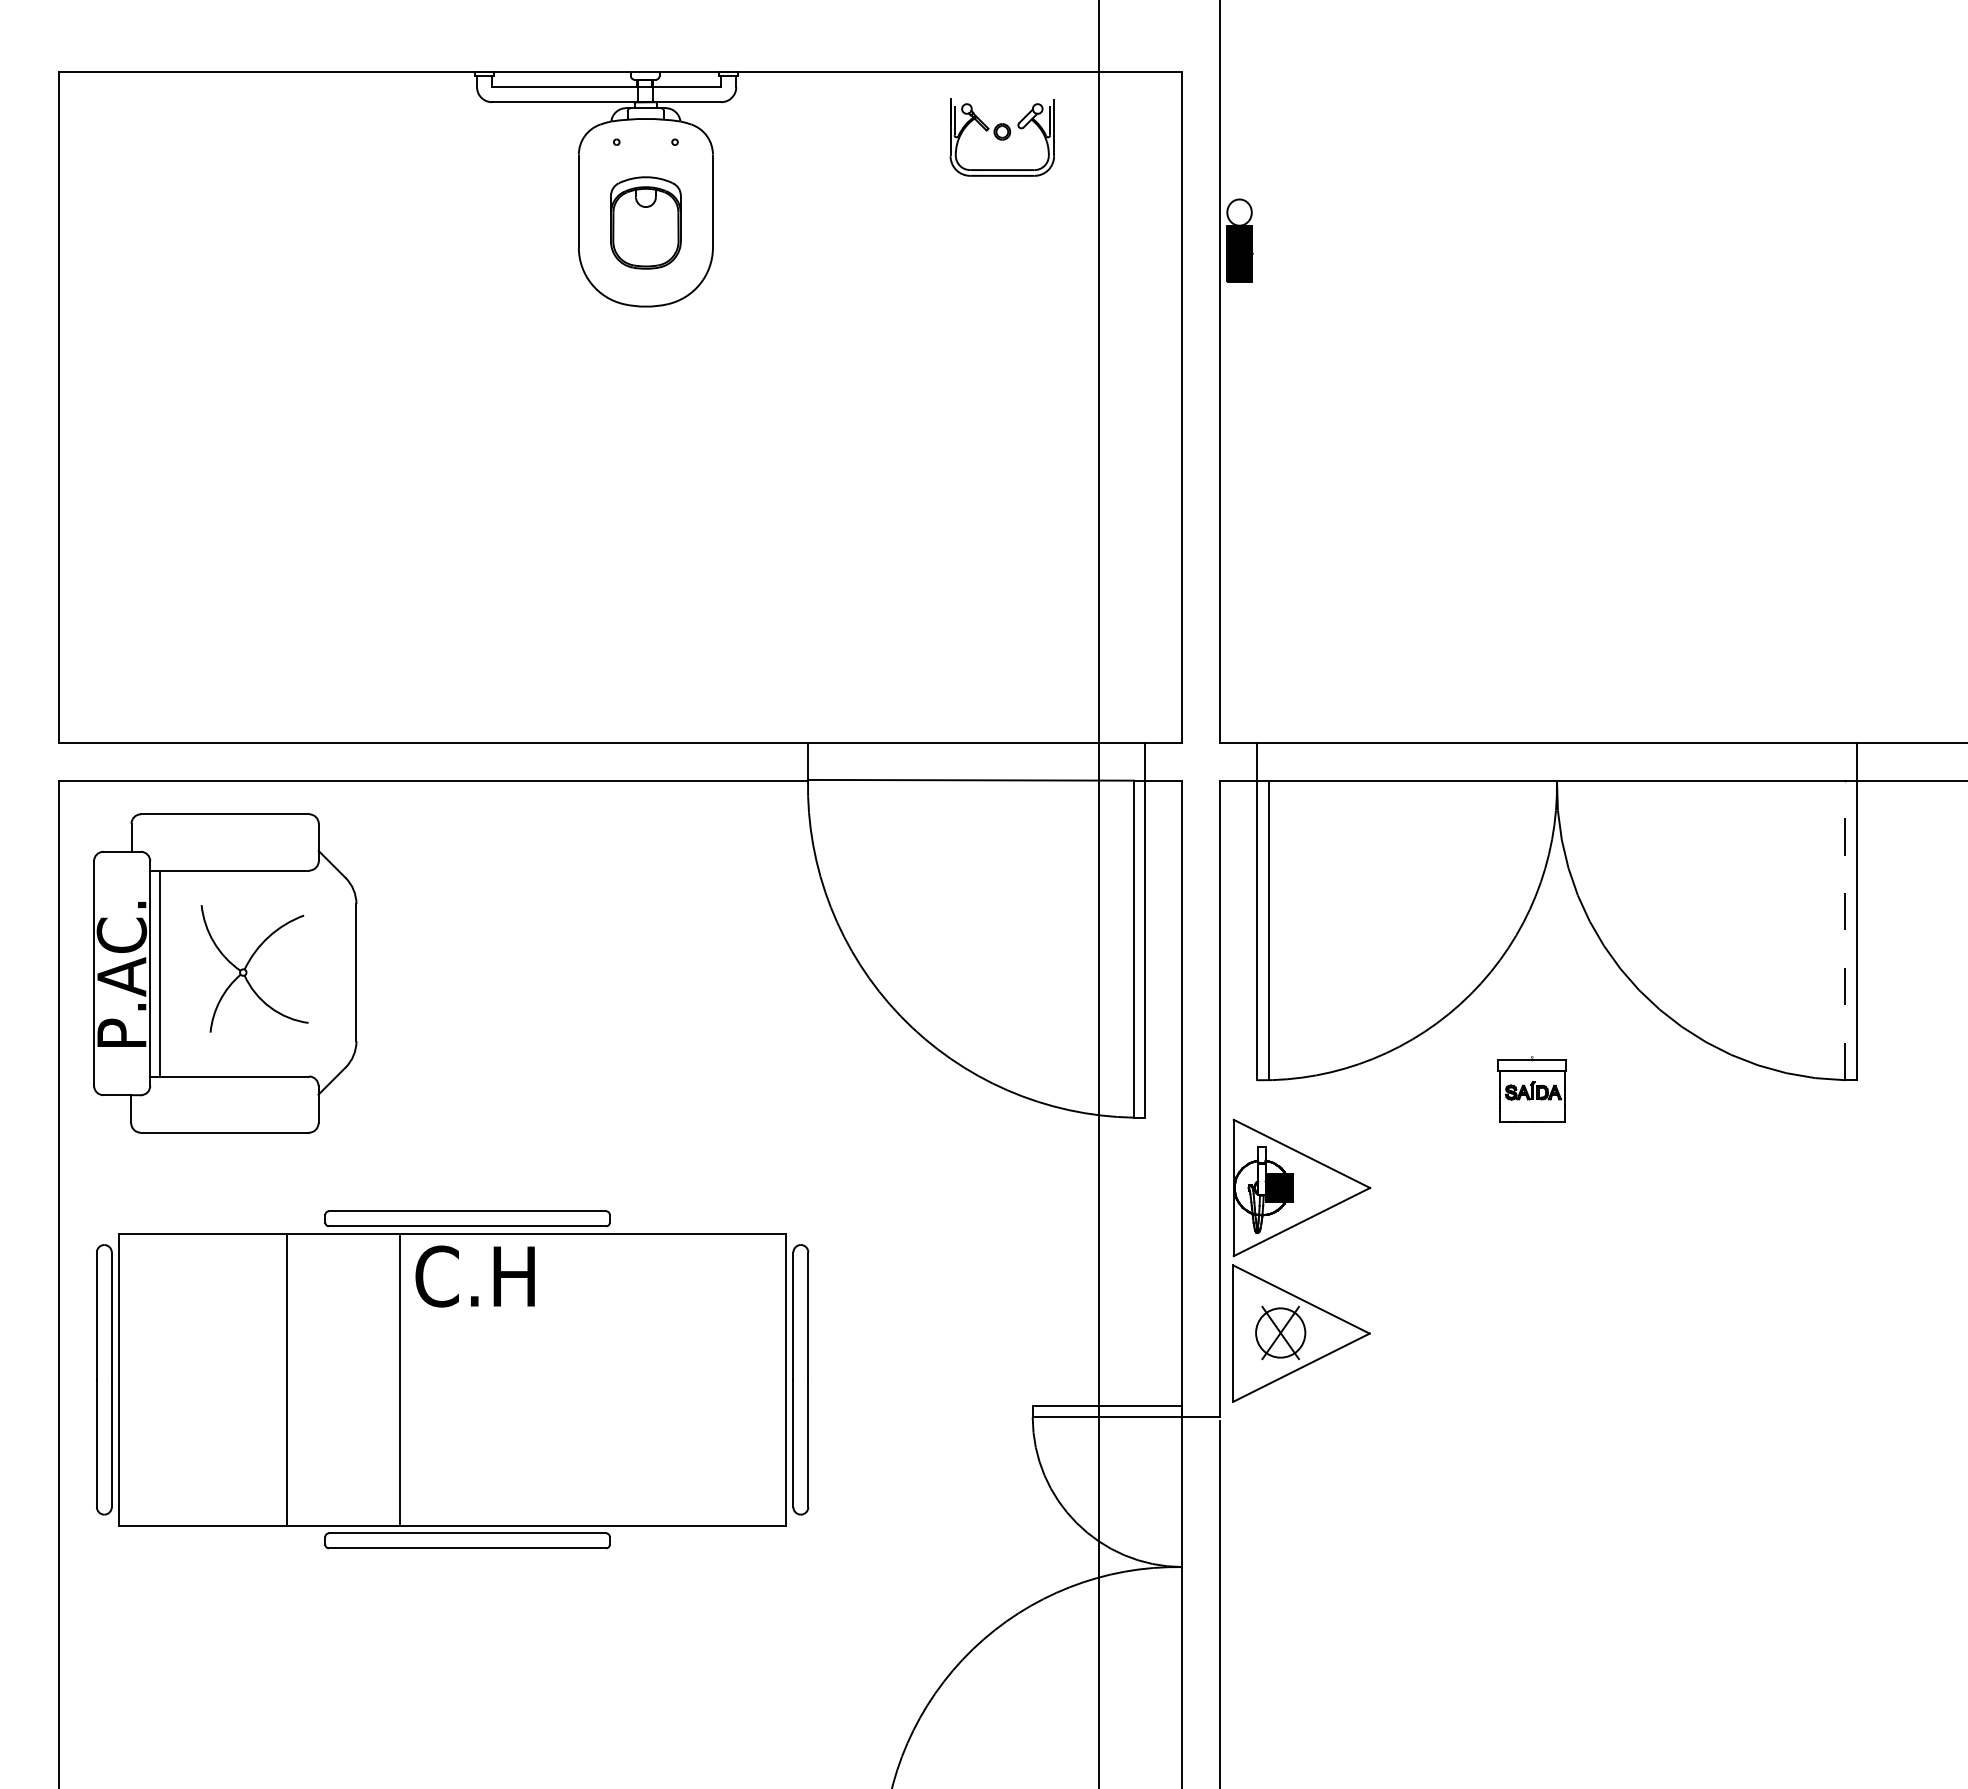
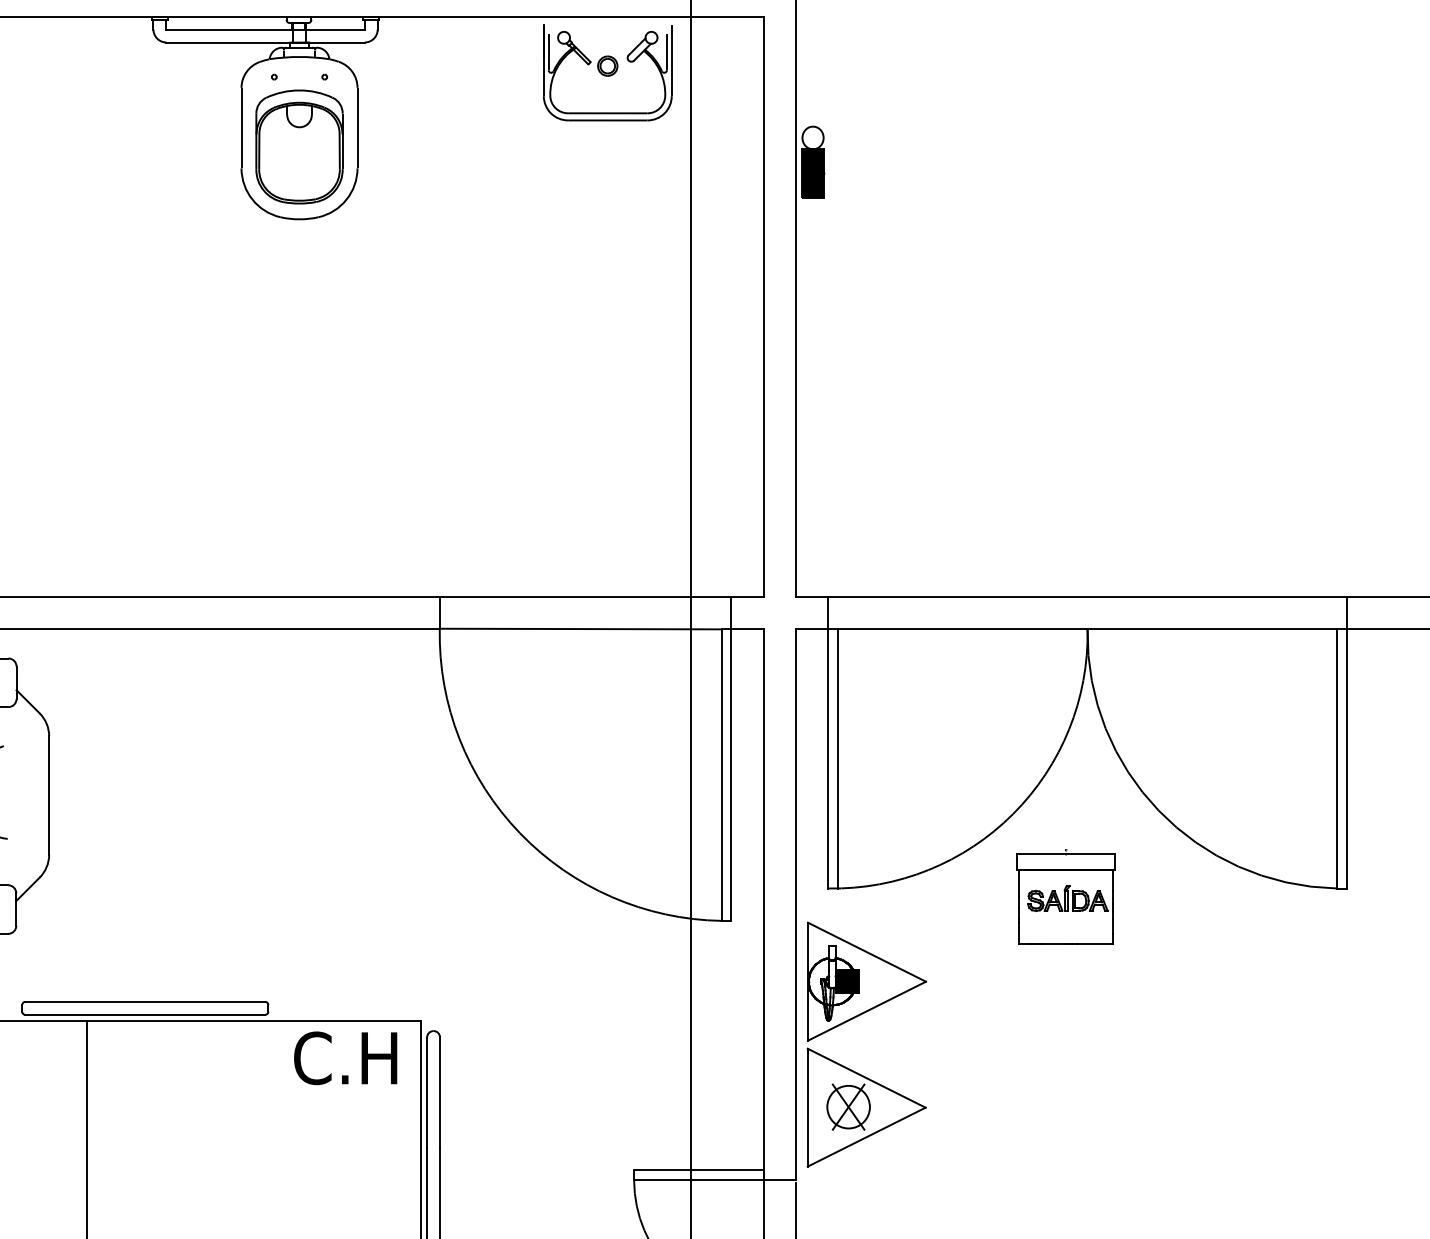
part: (1002, 137) -> (607, 73), size x1.43
part: (645, 222) -> (299, 146), size x1.43
line: (1845, 930) -> (1337, 758), dashed -> solid
part: (1532, 1089) -> (1066, 896), size x1.67
text: (474, 1276) -> (345, 1058), moved

